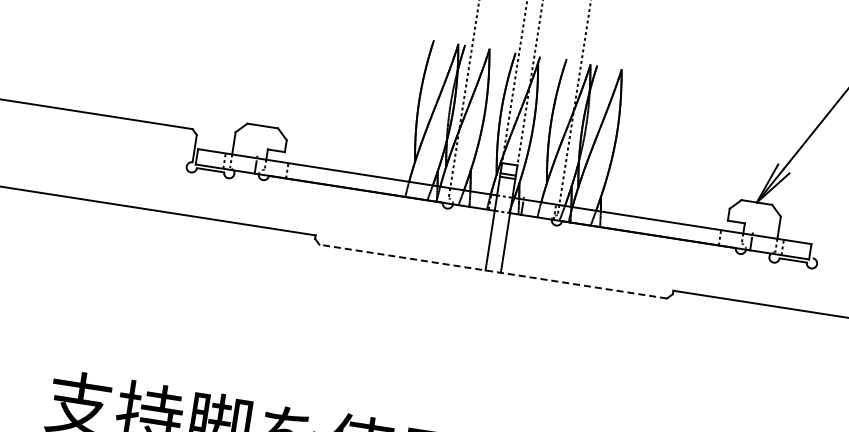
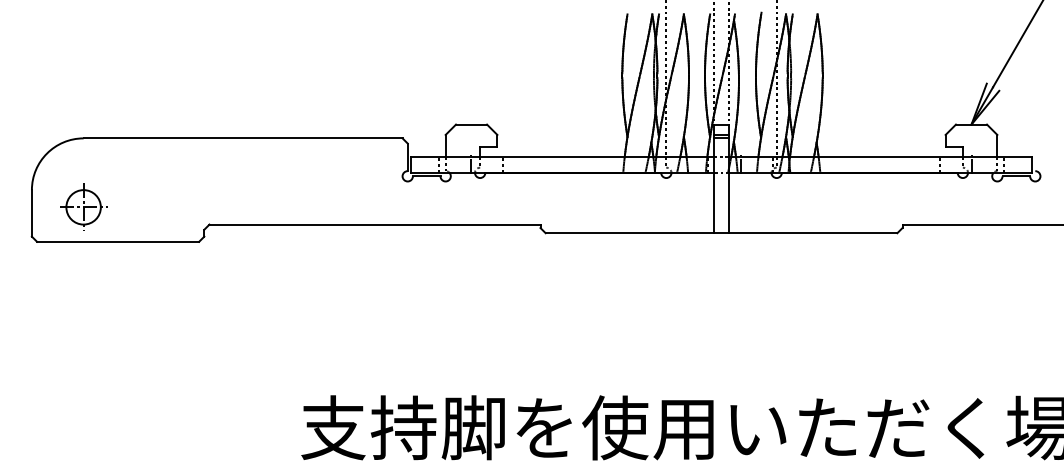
line: (493, 271) -> (721, 233), dashed -> solid

